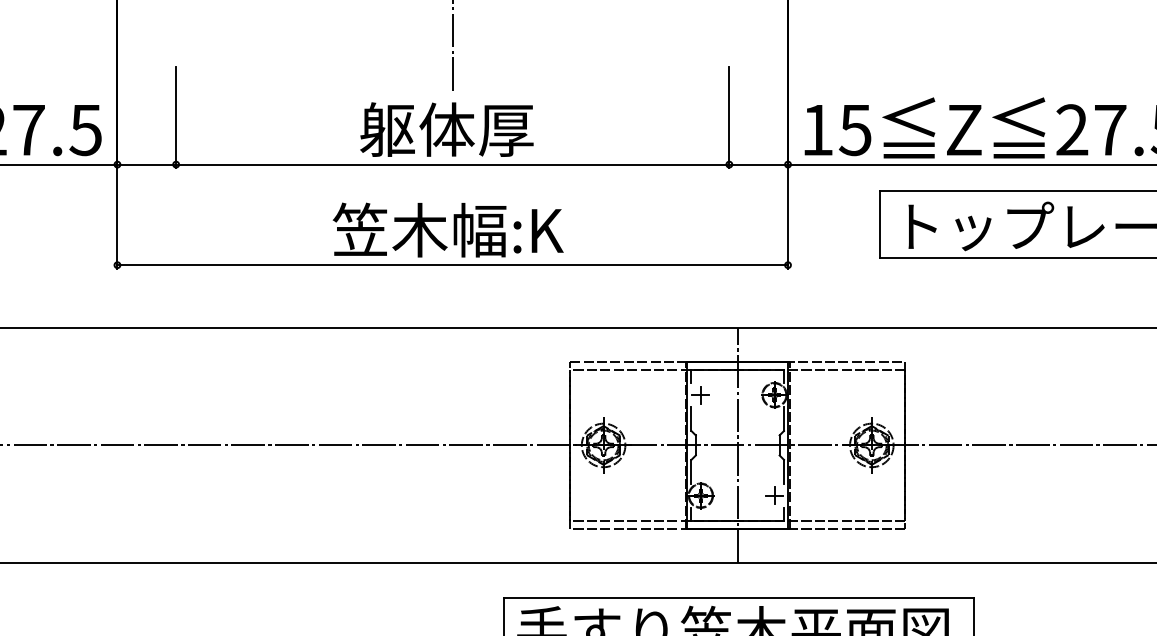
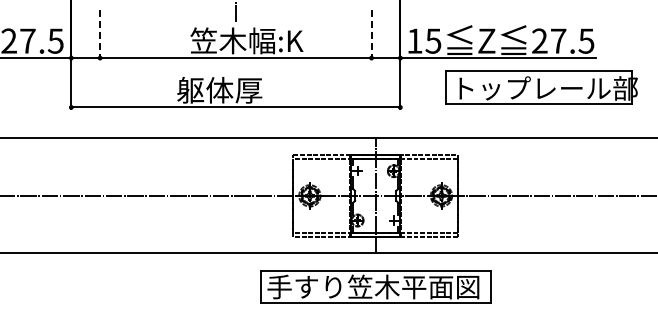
line: (176, 118) -> (100, 35), solid -> dashed
line: (729, 118) -> (371, 35), solid -> dashed
text: (474, 128) -> (246, 40), 躯体厚 -> 笠木幅:K
text: (447, 228) -> (233, 89), 笠木幅:K -> 躯体厚

